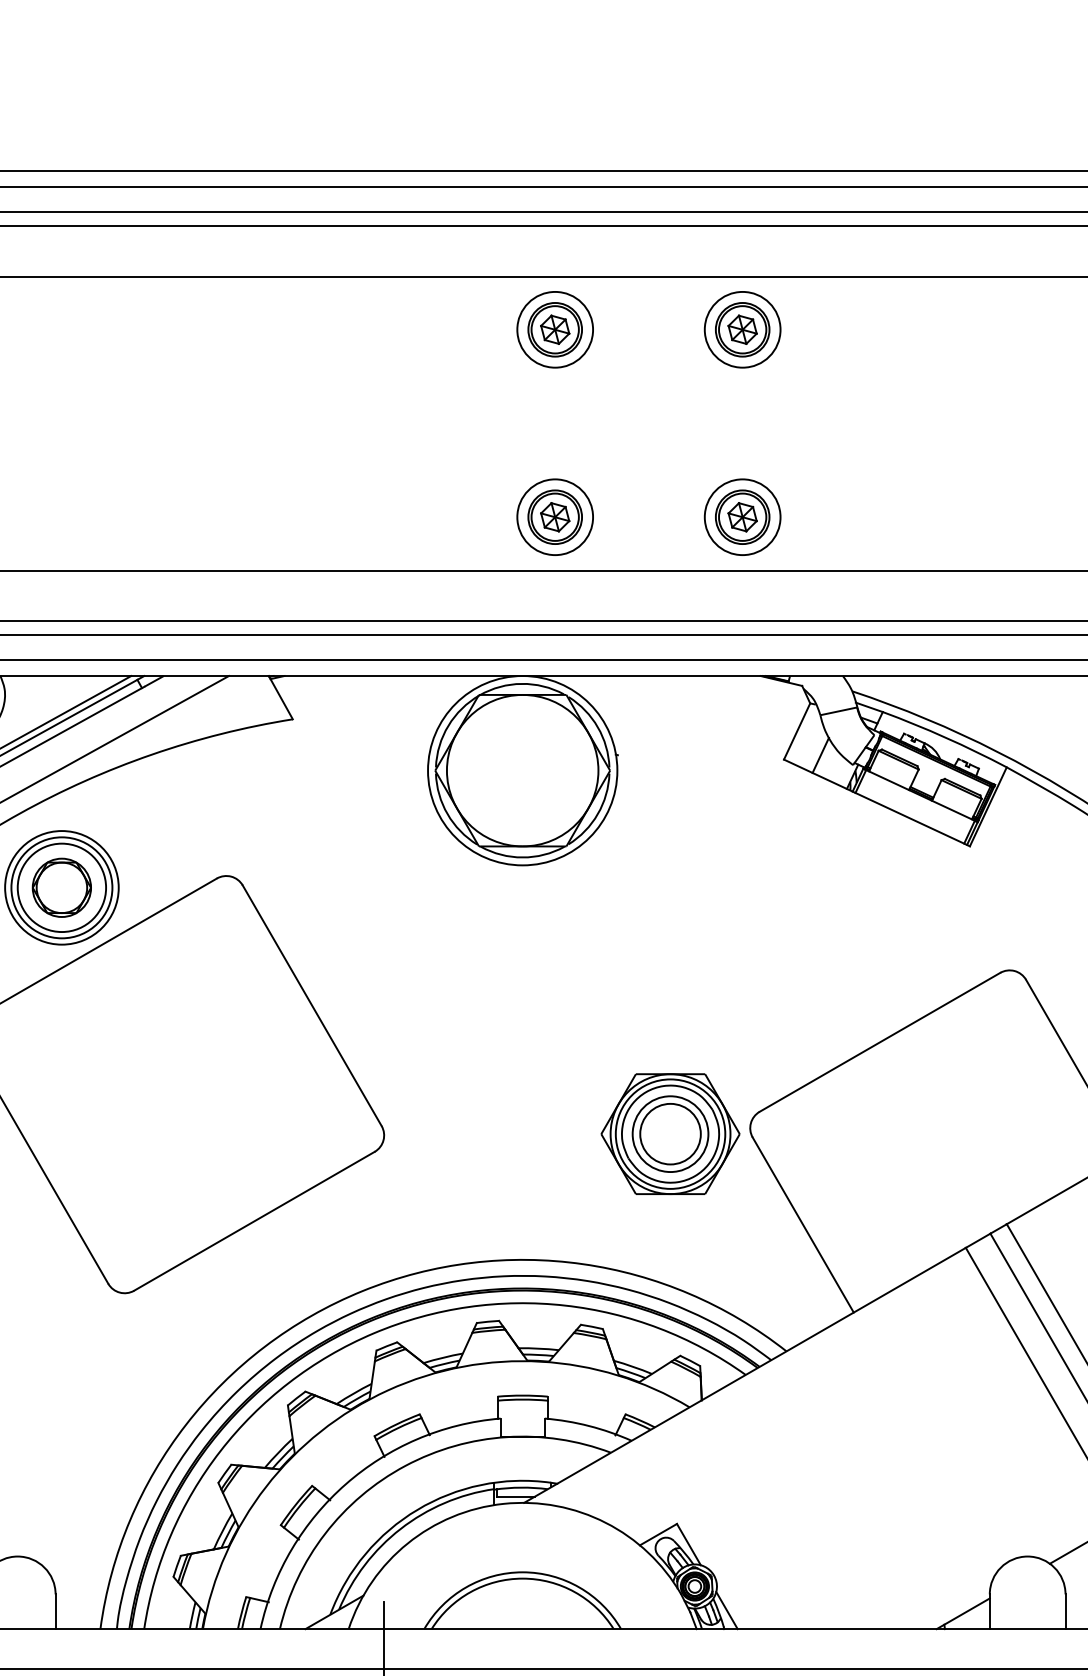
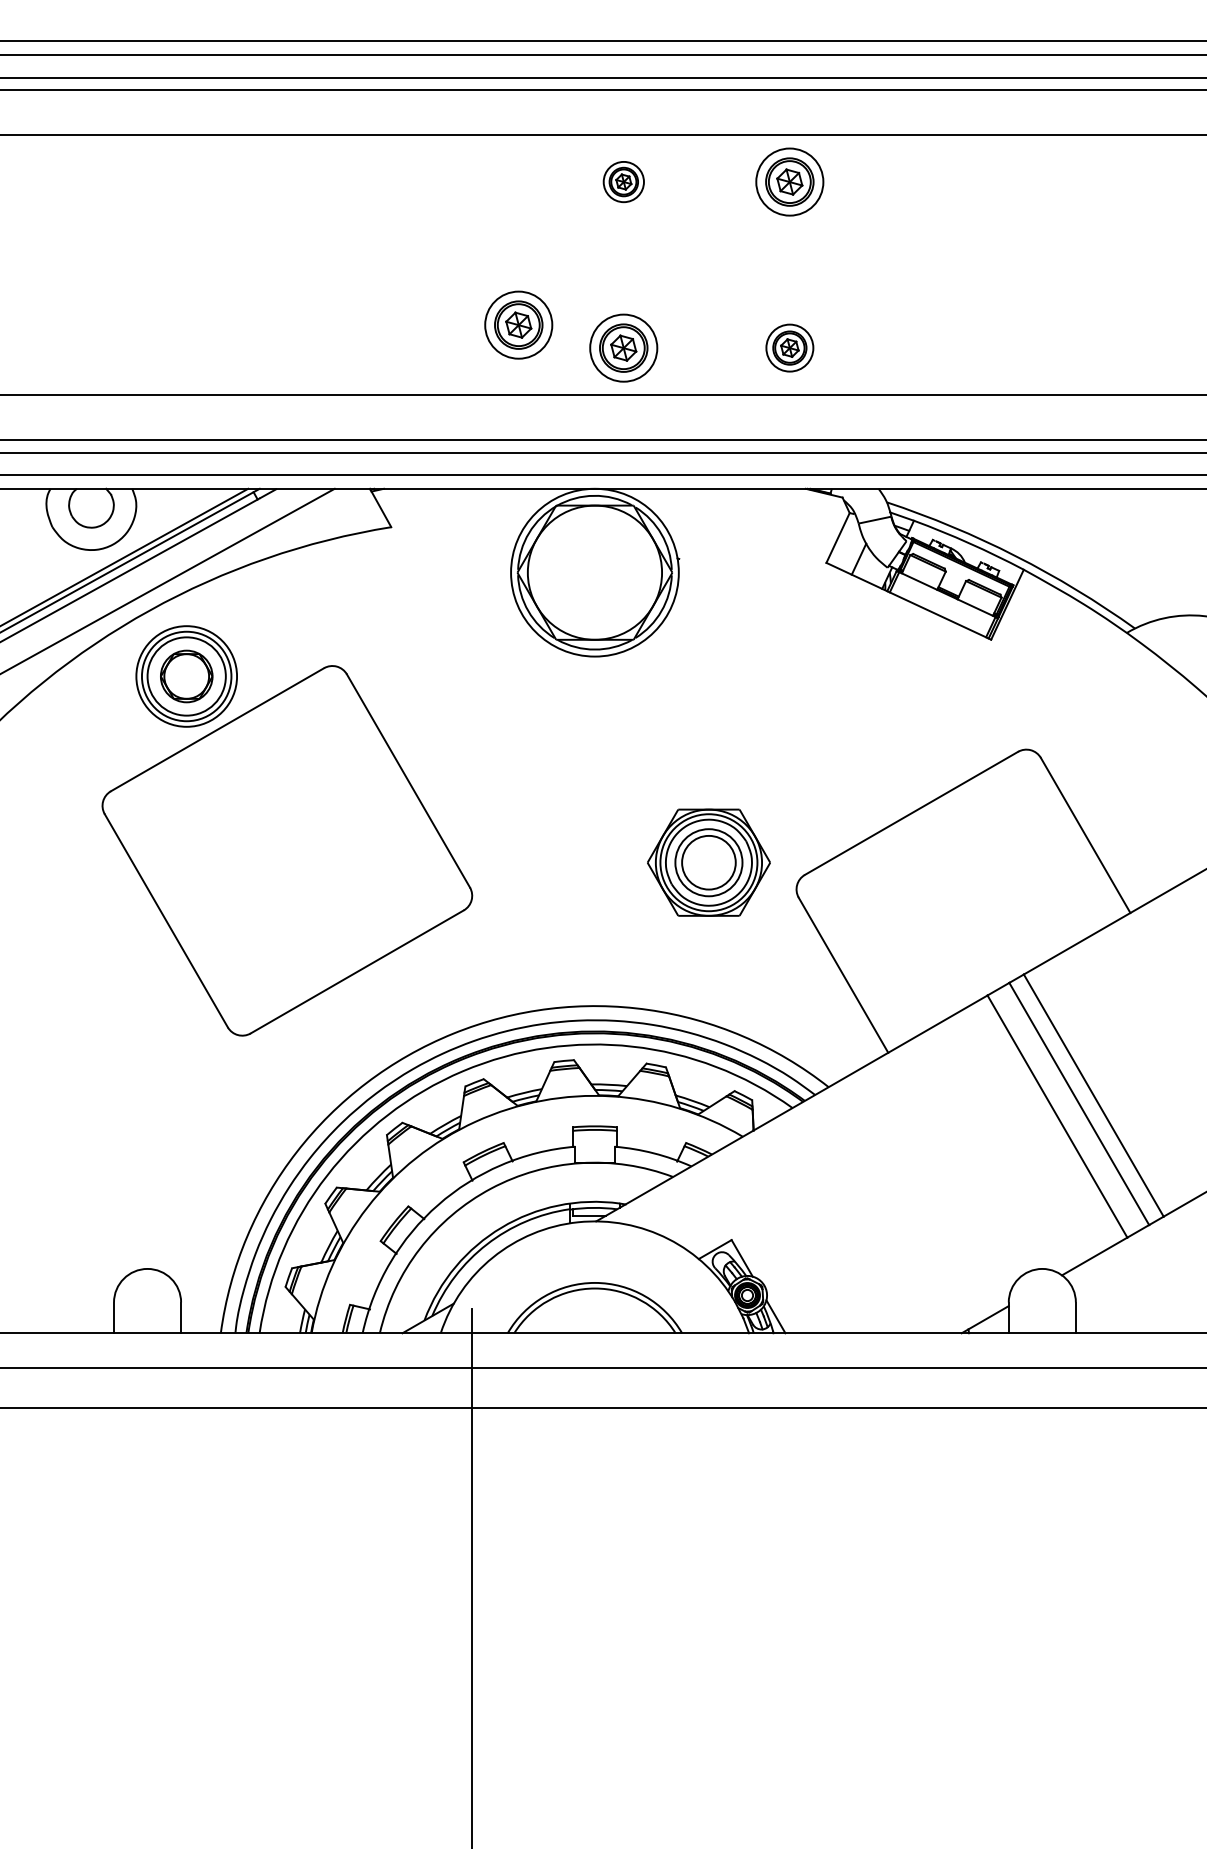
part: (554, 329) -> (623, 181), size x0.6
part: (436, 490) -> (518, 324), added
part: (742, 516) -> (789, 347), size x0.7
part: (670, 1133) -> (708, 862), moved

